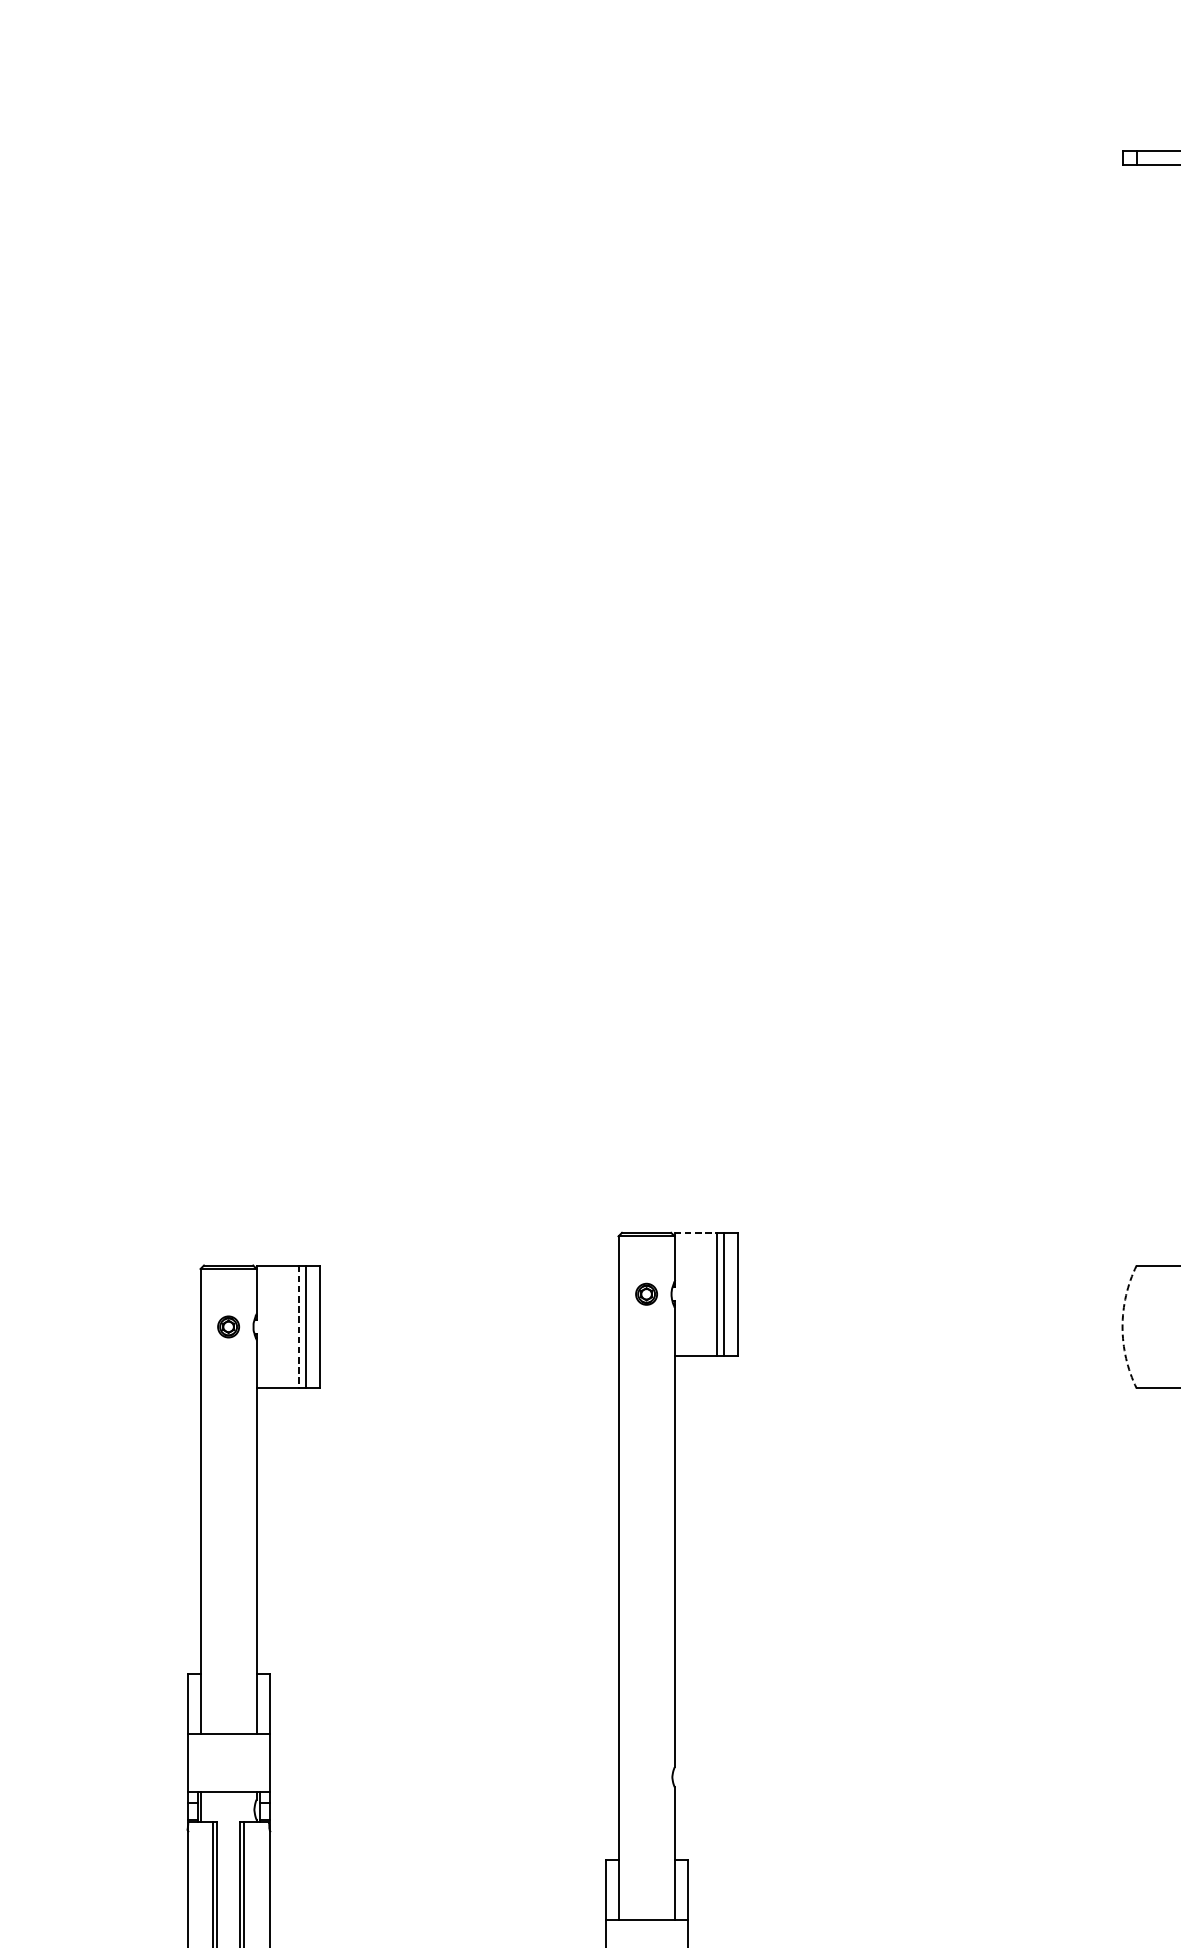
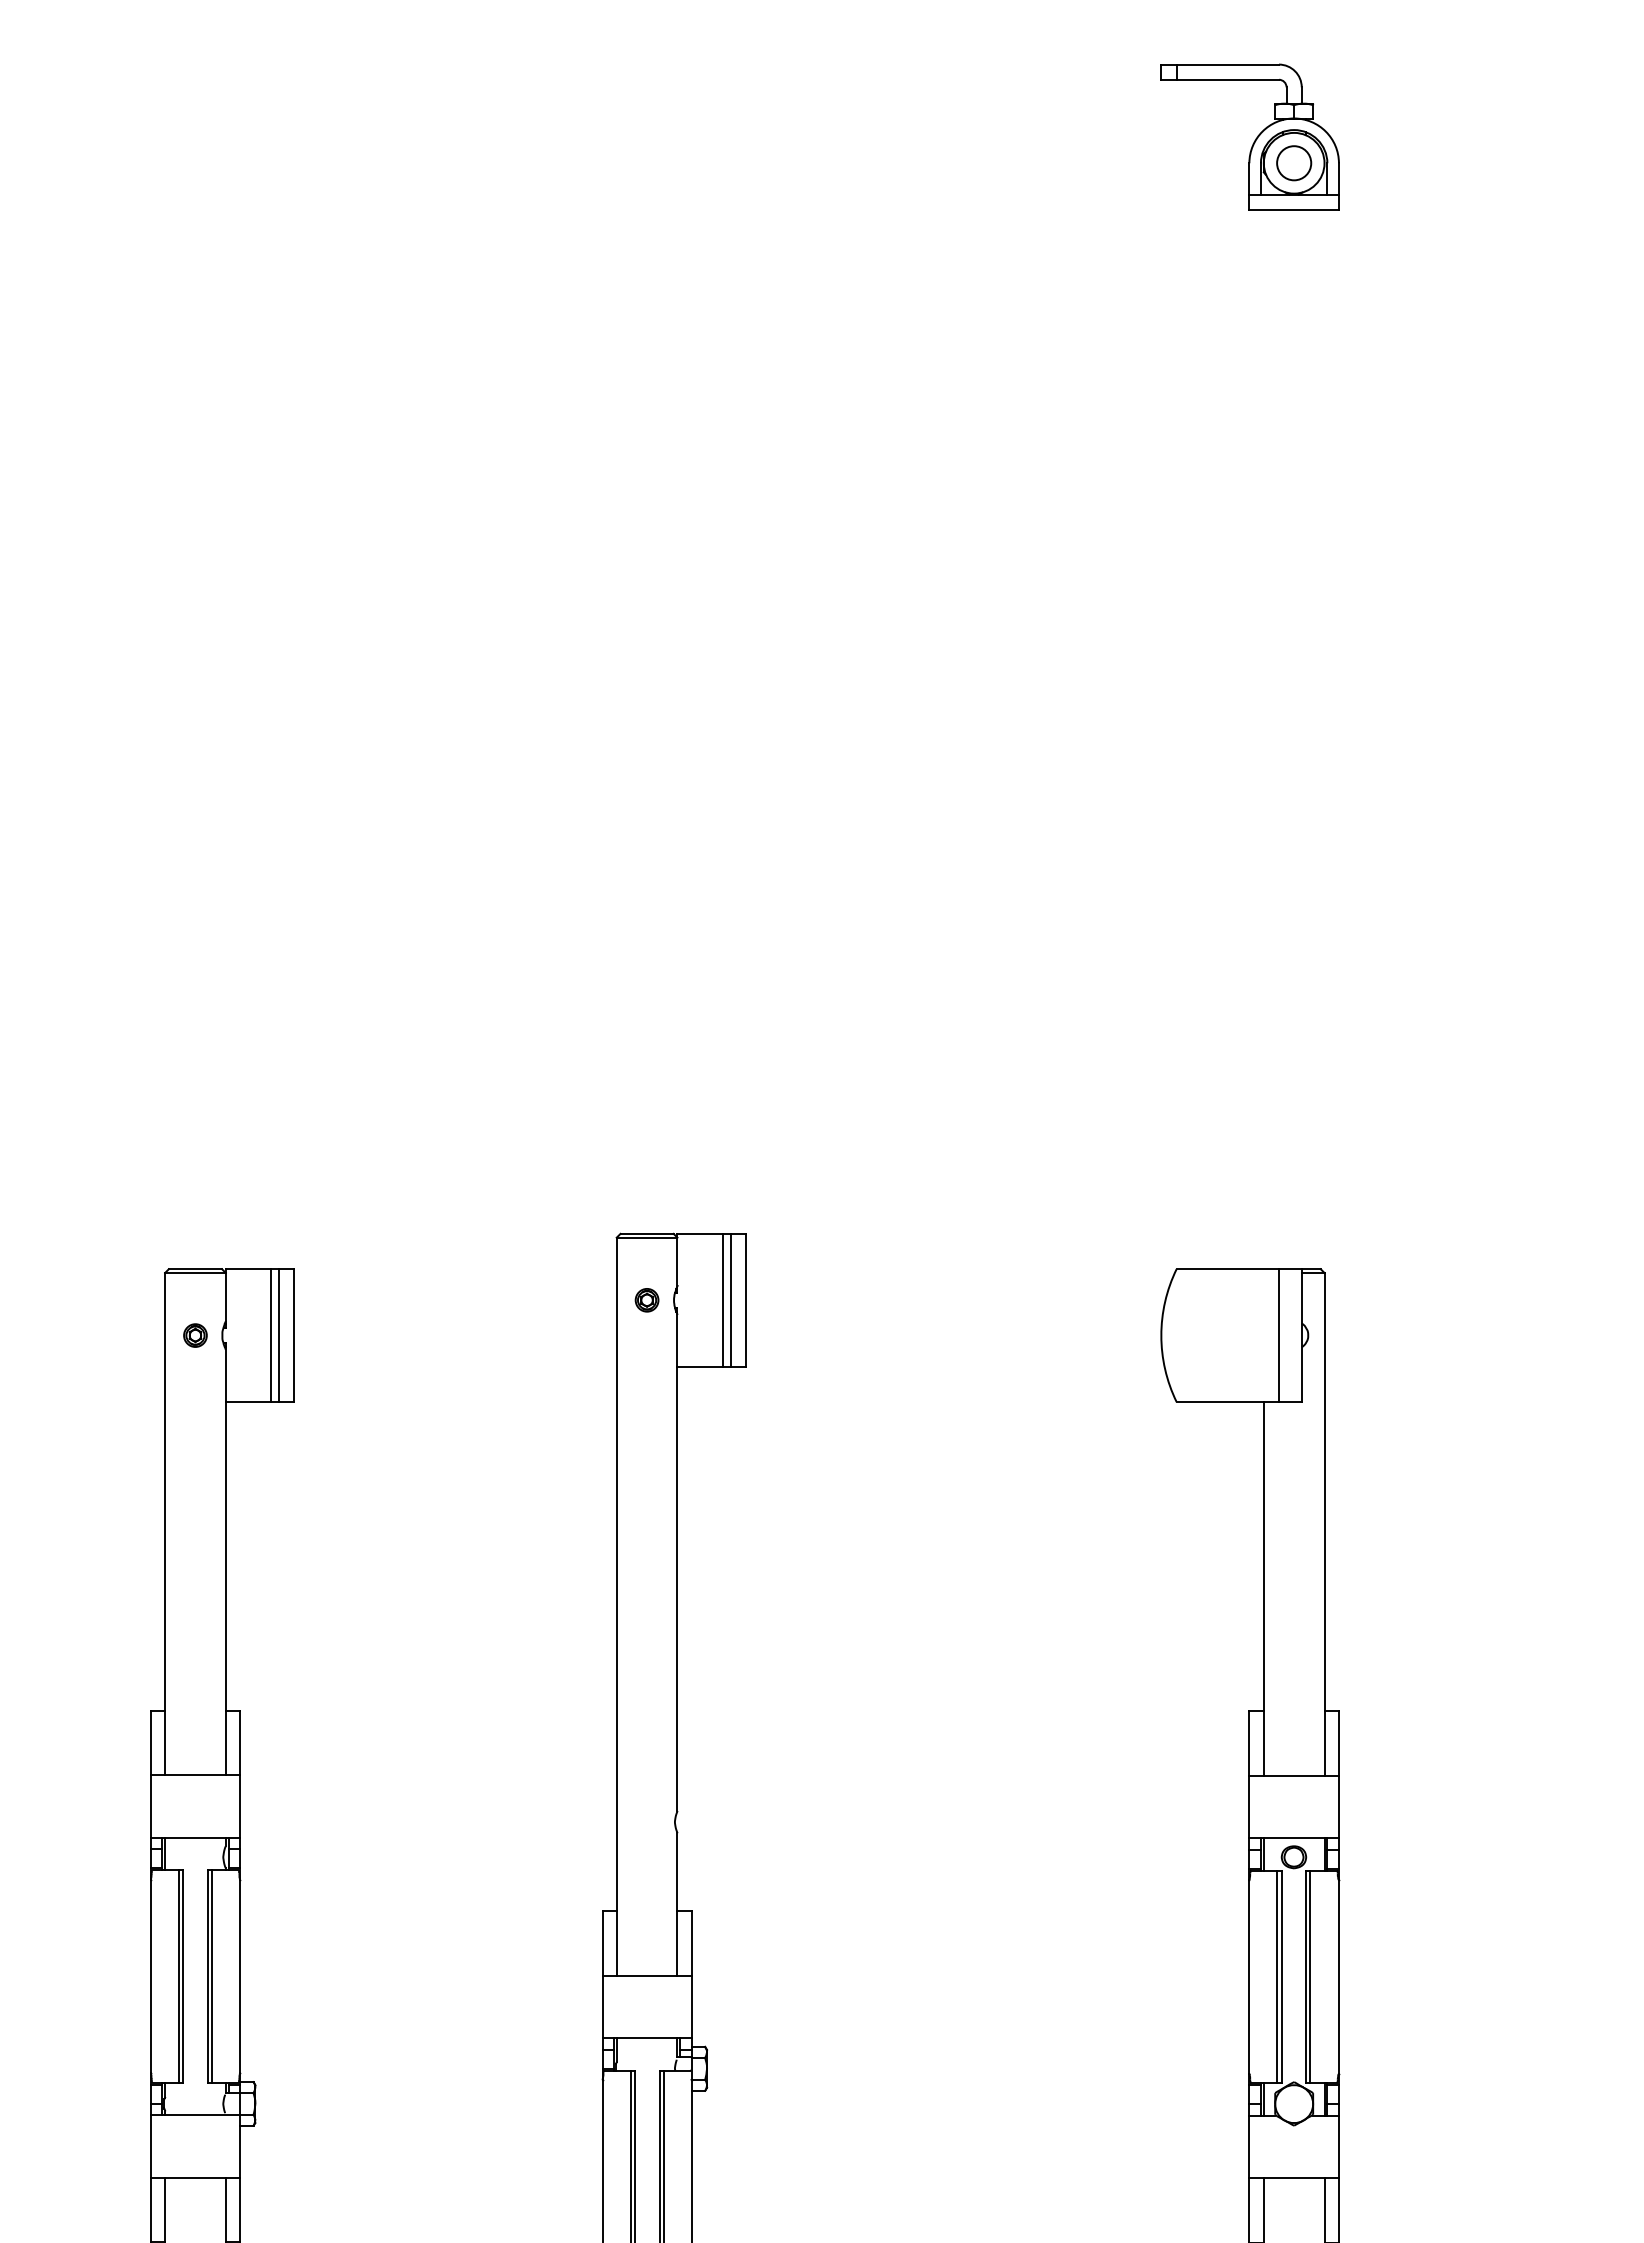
line: (696, 1232) -> (700, 1233), dashed -> solid
arc: (1122, 1326) -> (1161, 1335), dashed -> solid
line: (298, 1327) -> (271, 1336), dashed -> solid

